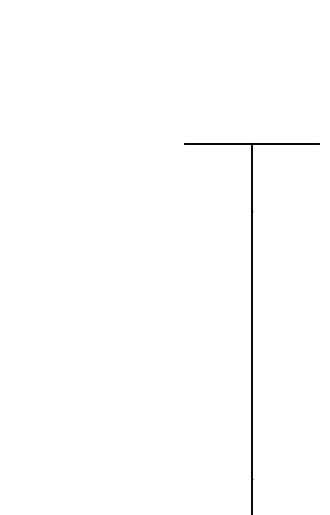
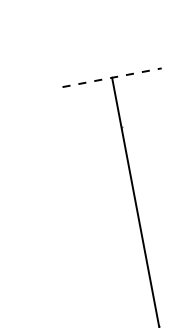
line: (252, 143) -> (112, 77), solid -> dashed

